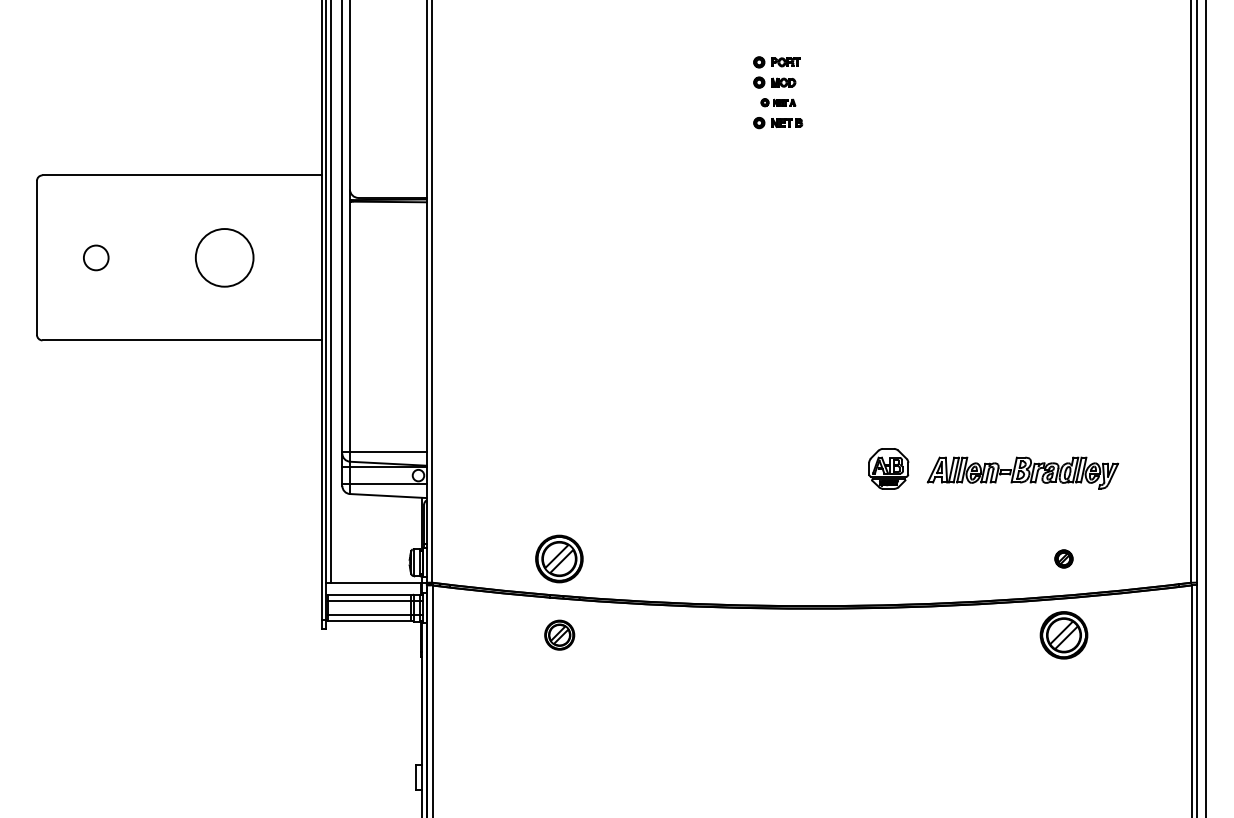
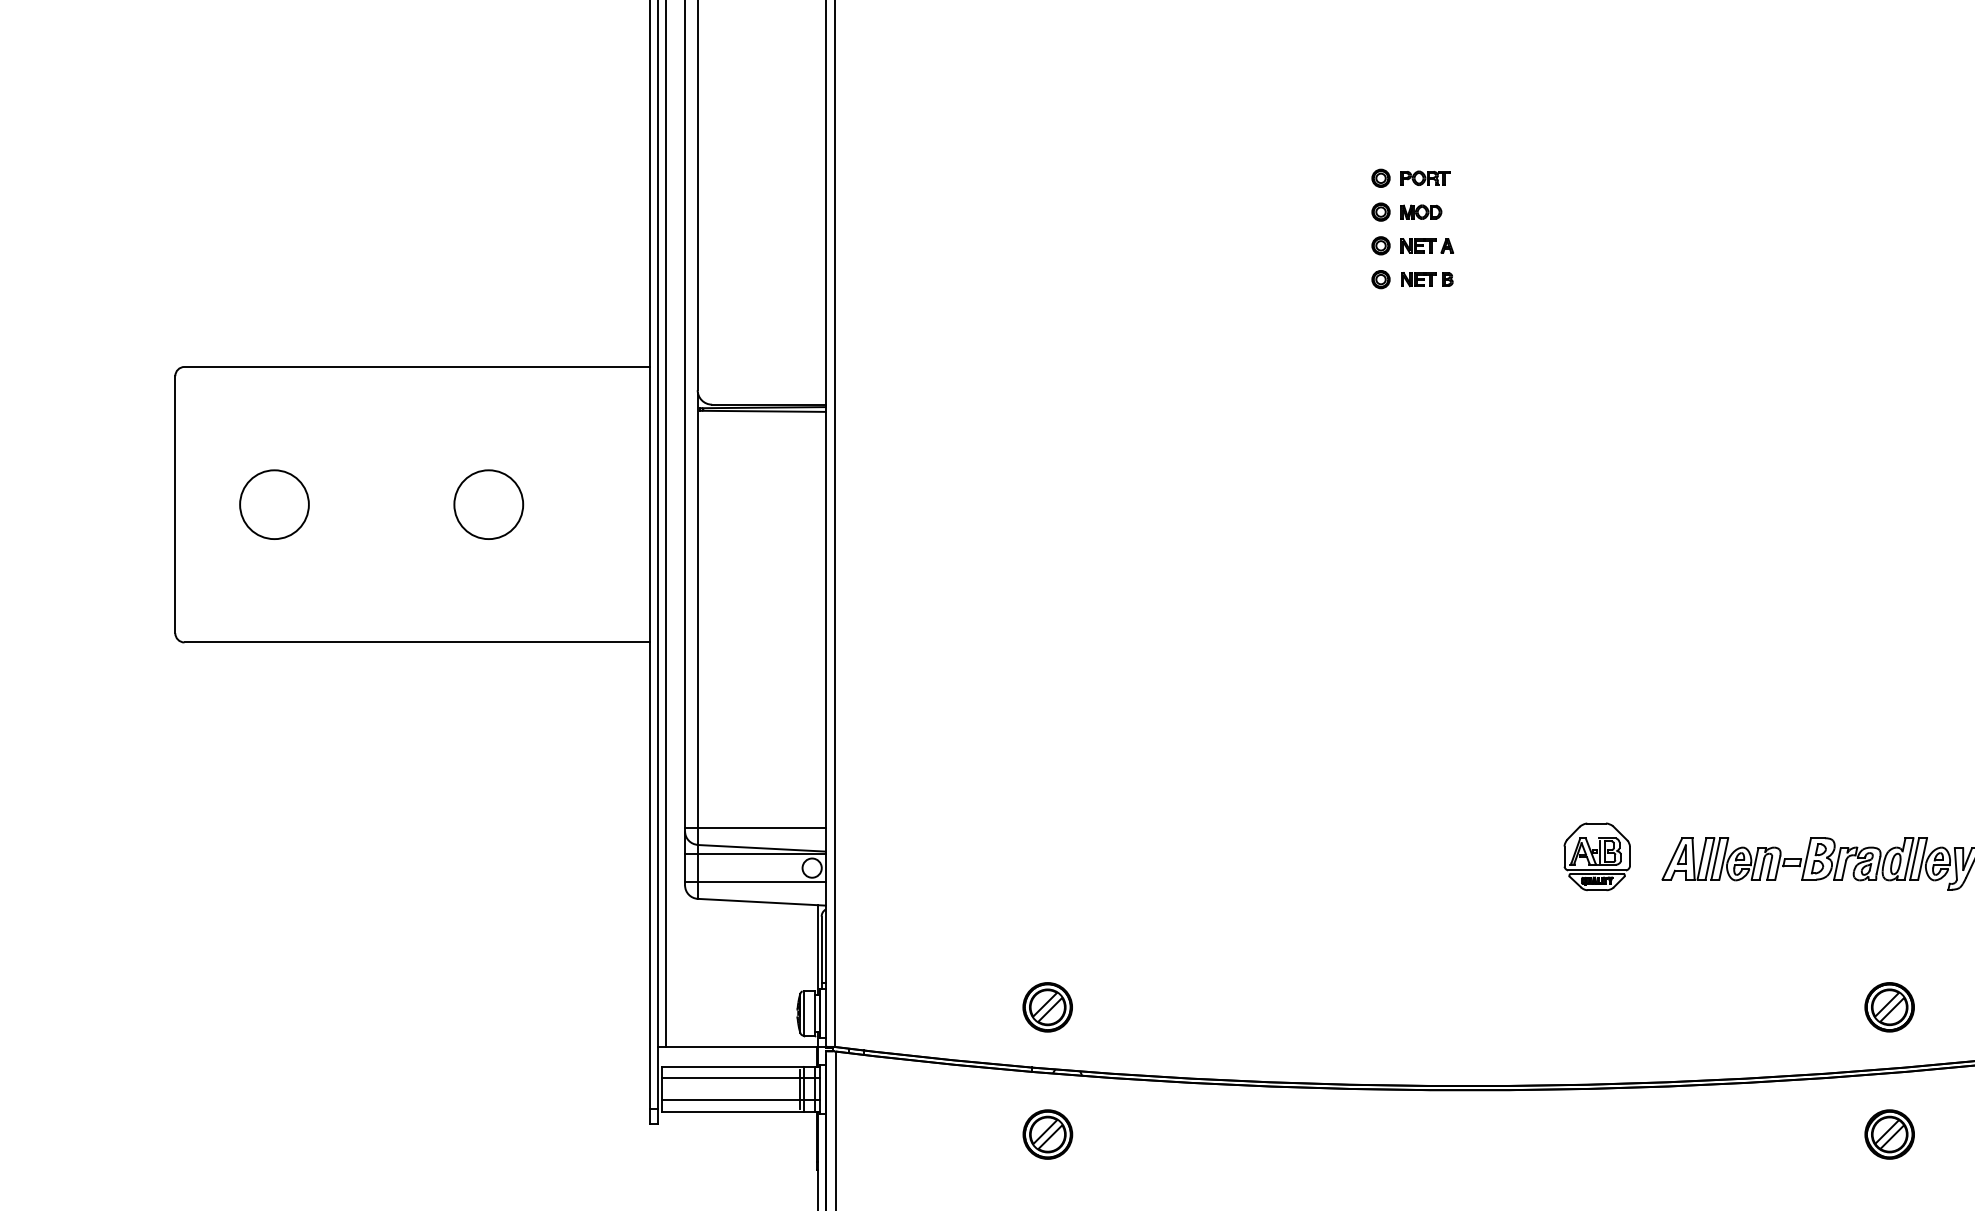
part: (778, 102) -> (1413, 245), size x1.43
circle: (95, 257) -> (272, 504), size x1.67
circle: (224, 257) -> (488, 504), size x0.71
part: (559, 558) -> (1047, 1006), size x0.62
part: (1063, 558) -> (1888, 1006), size x1.67
part: (1063, 634) -> (1888, 1133), size x0.62

